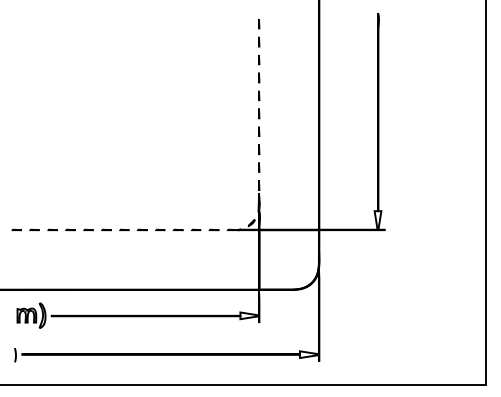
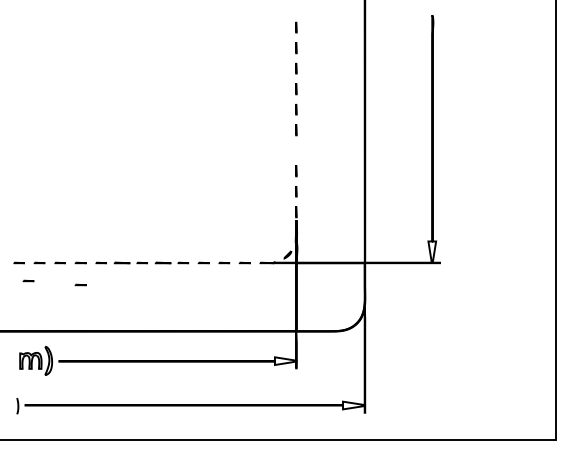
line: (259, 131) -> (296, 150), removed
part: (106, 229) -> (121, 262), size x1.4
part: (142, 229) -> (162, 262), size x1.4
part: (24, 245) -> (28, 280), added
part: (70, 248) -> (80, 284), added

